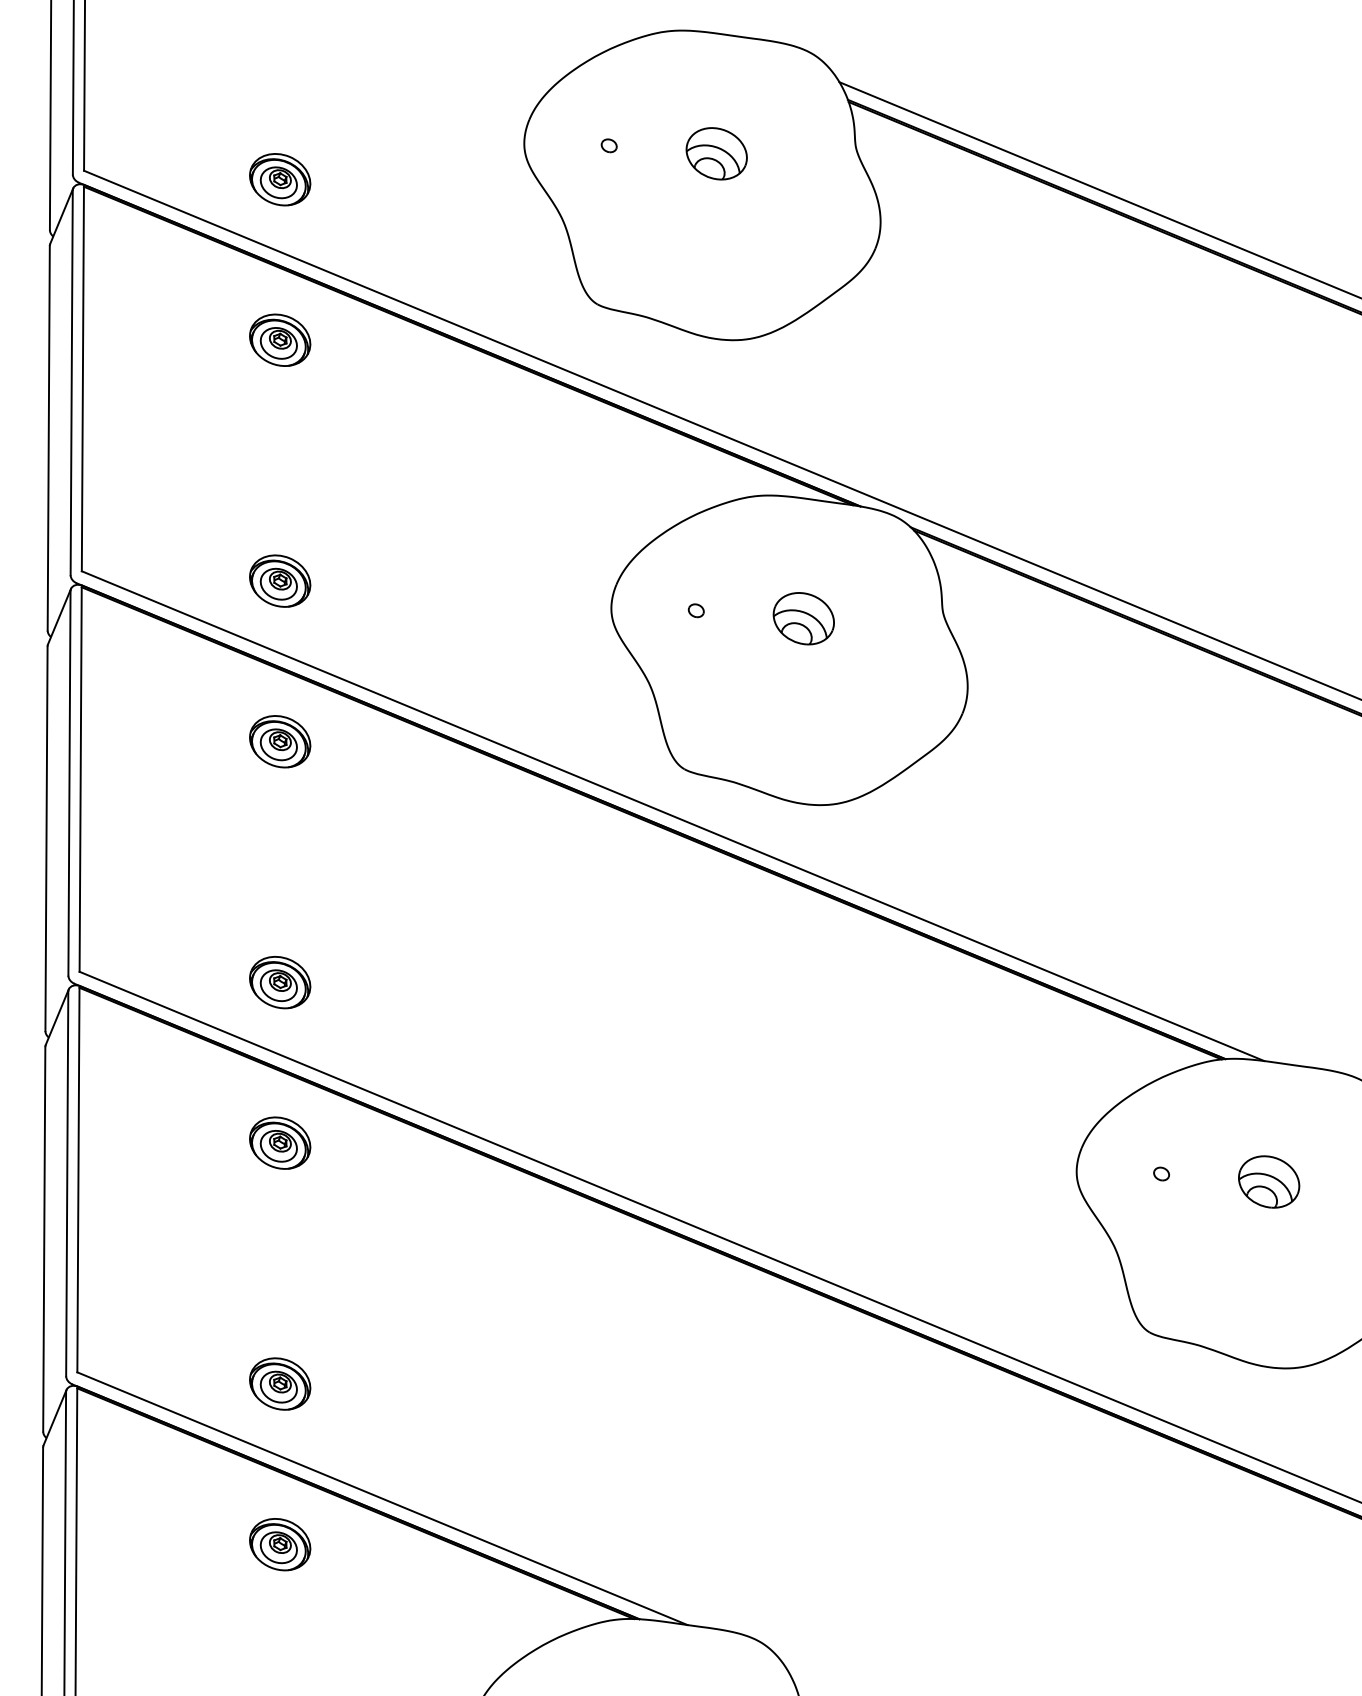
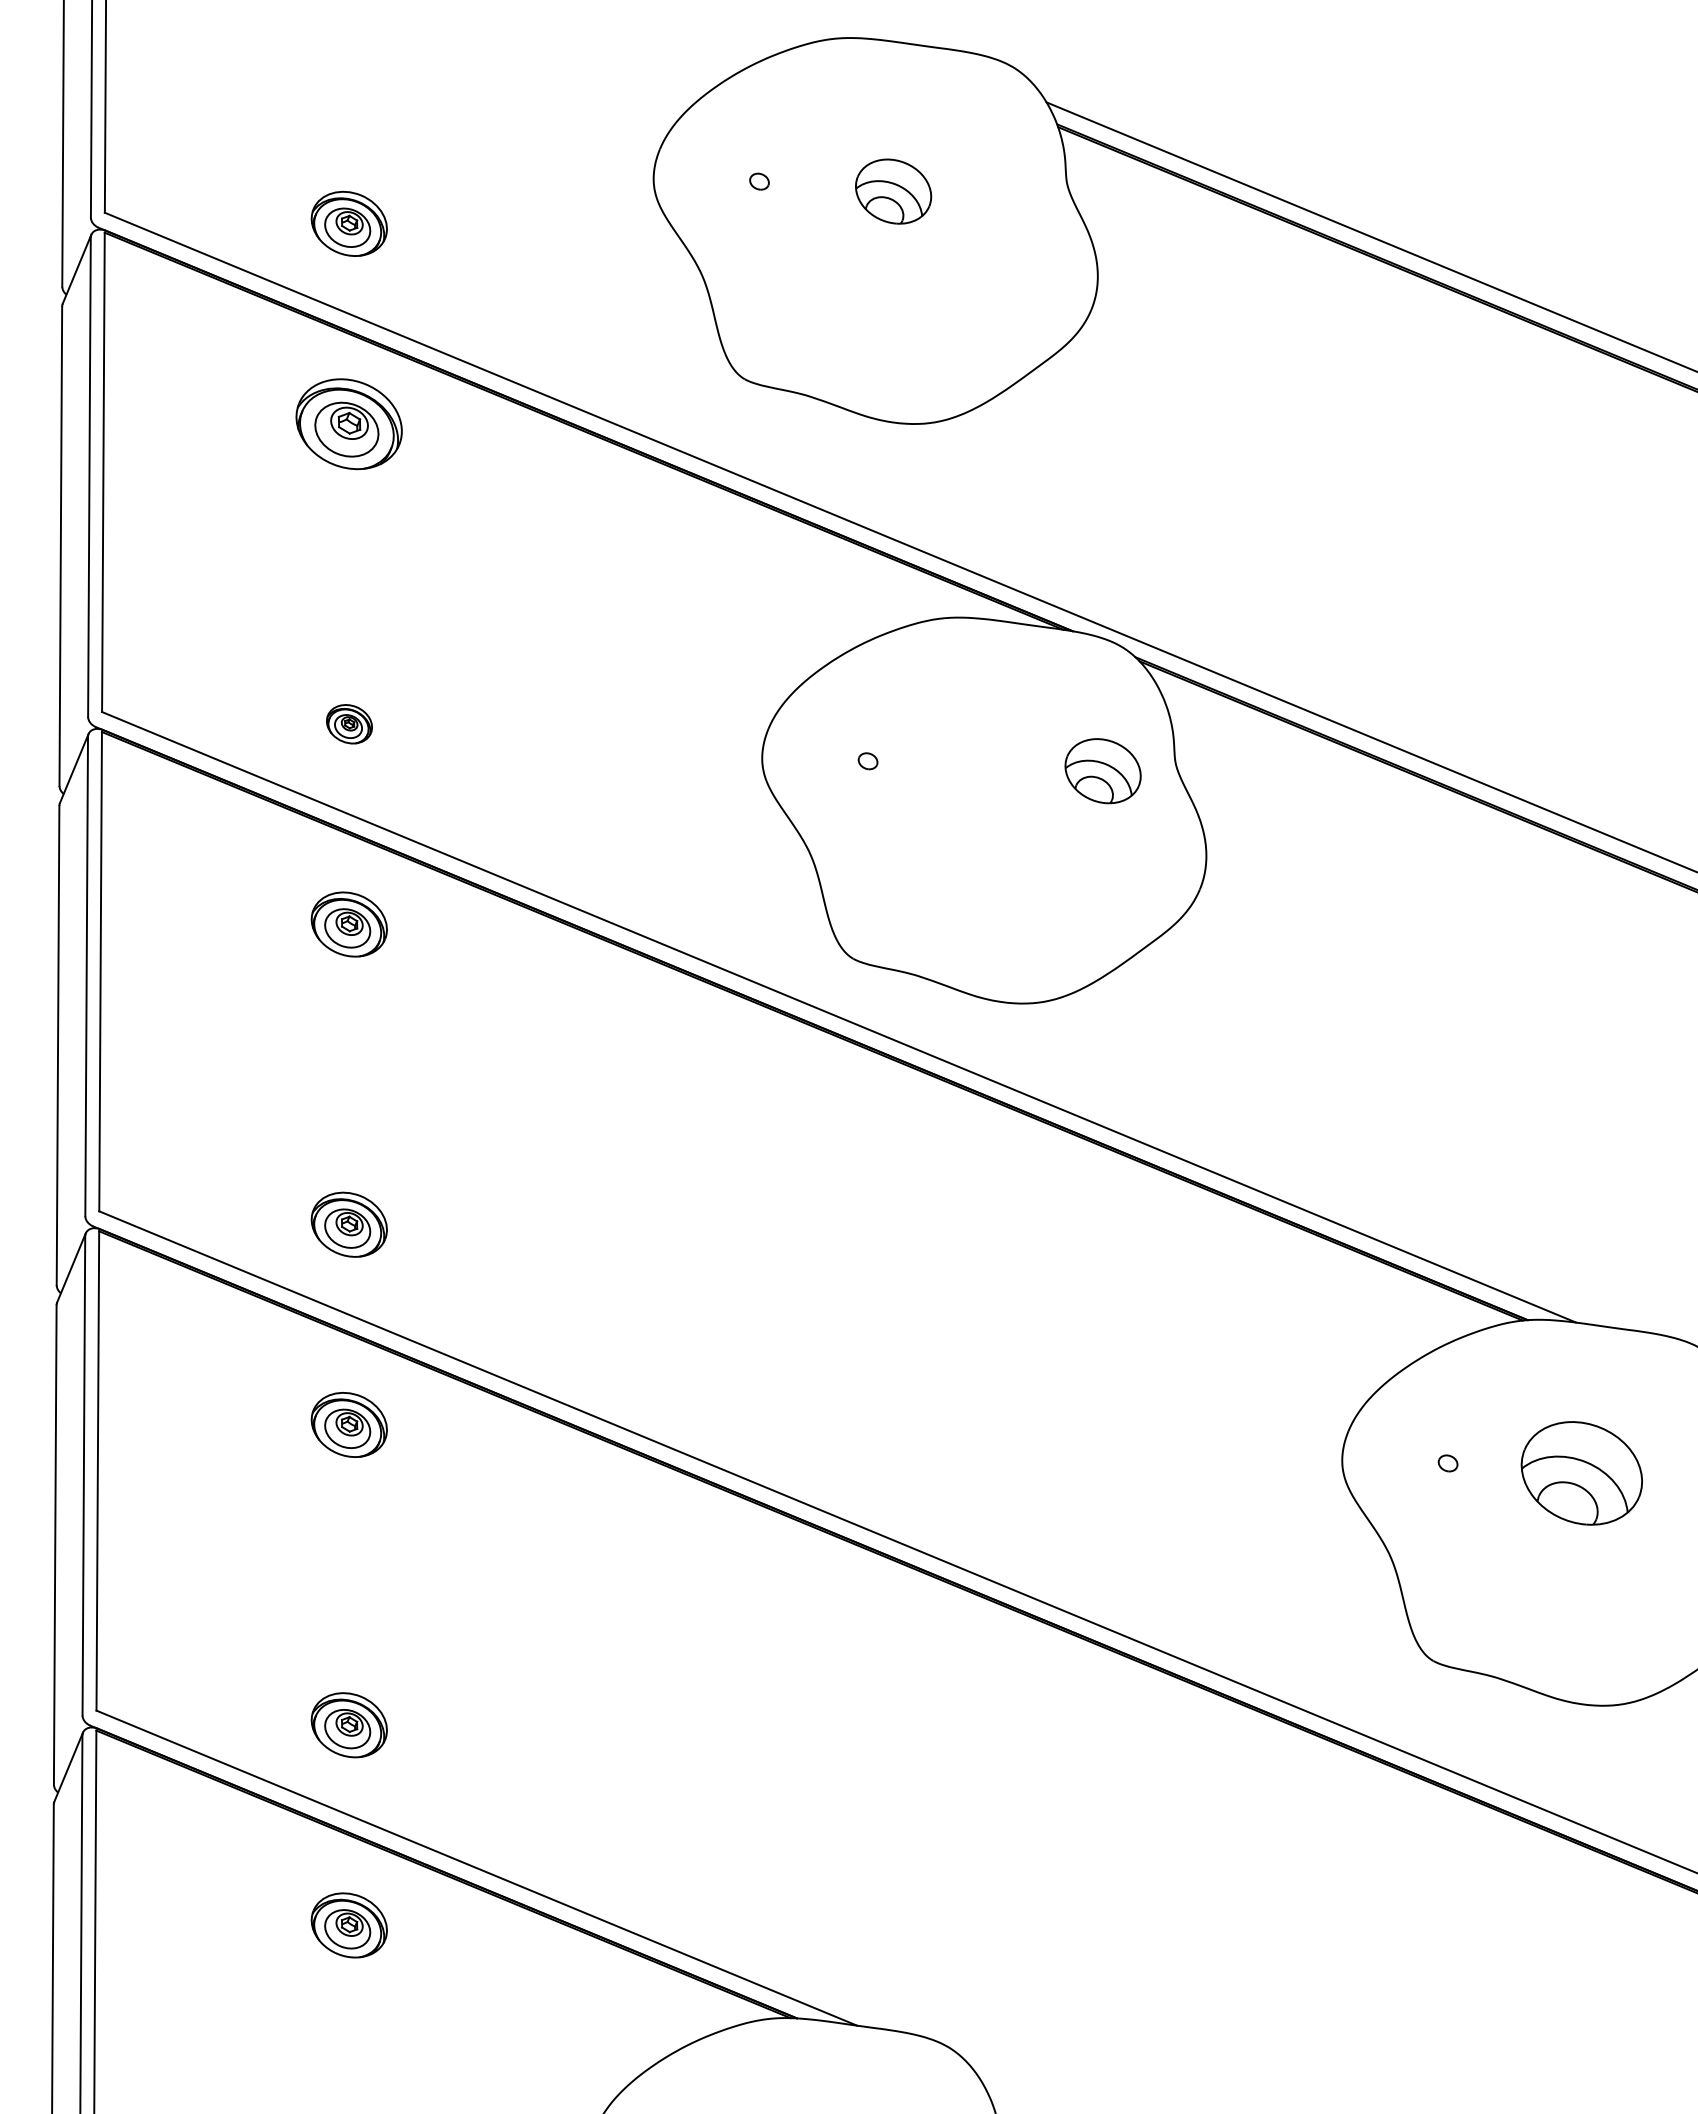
part: (280, 339) -> (349, 423), size x1.4
part: (280, 580) -> (349, 723), size x0.6
part: (803, 618) -> (1102, 770), moved
part: (1269, 1181) -> (1582, 1472), size x1.6

